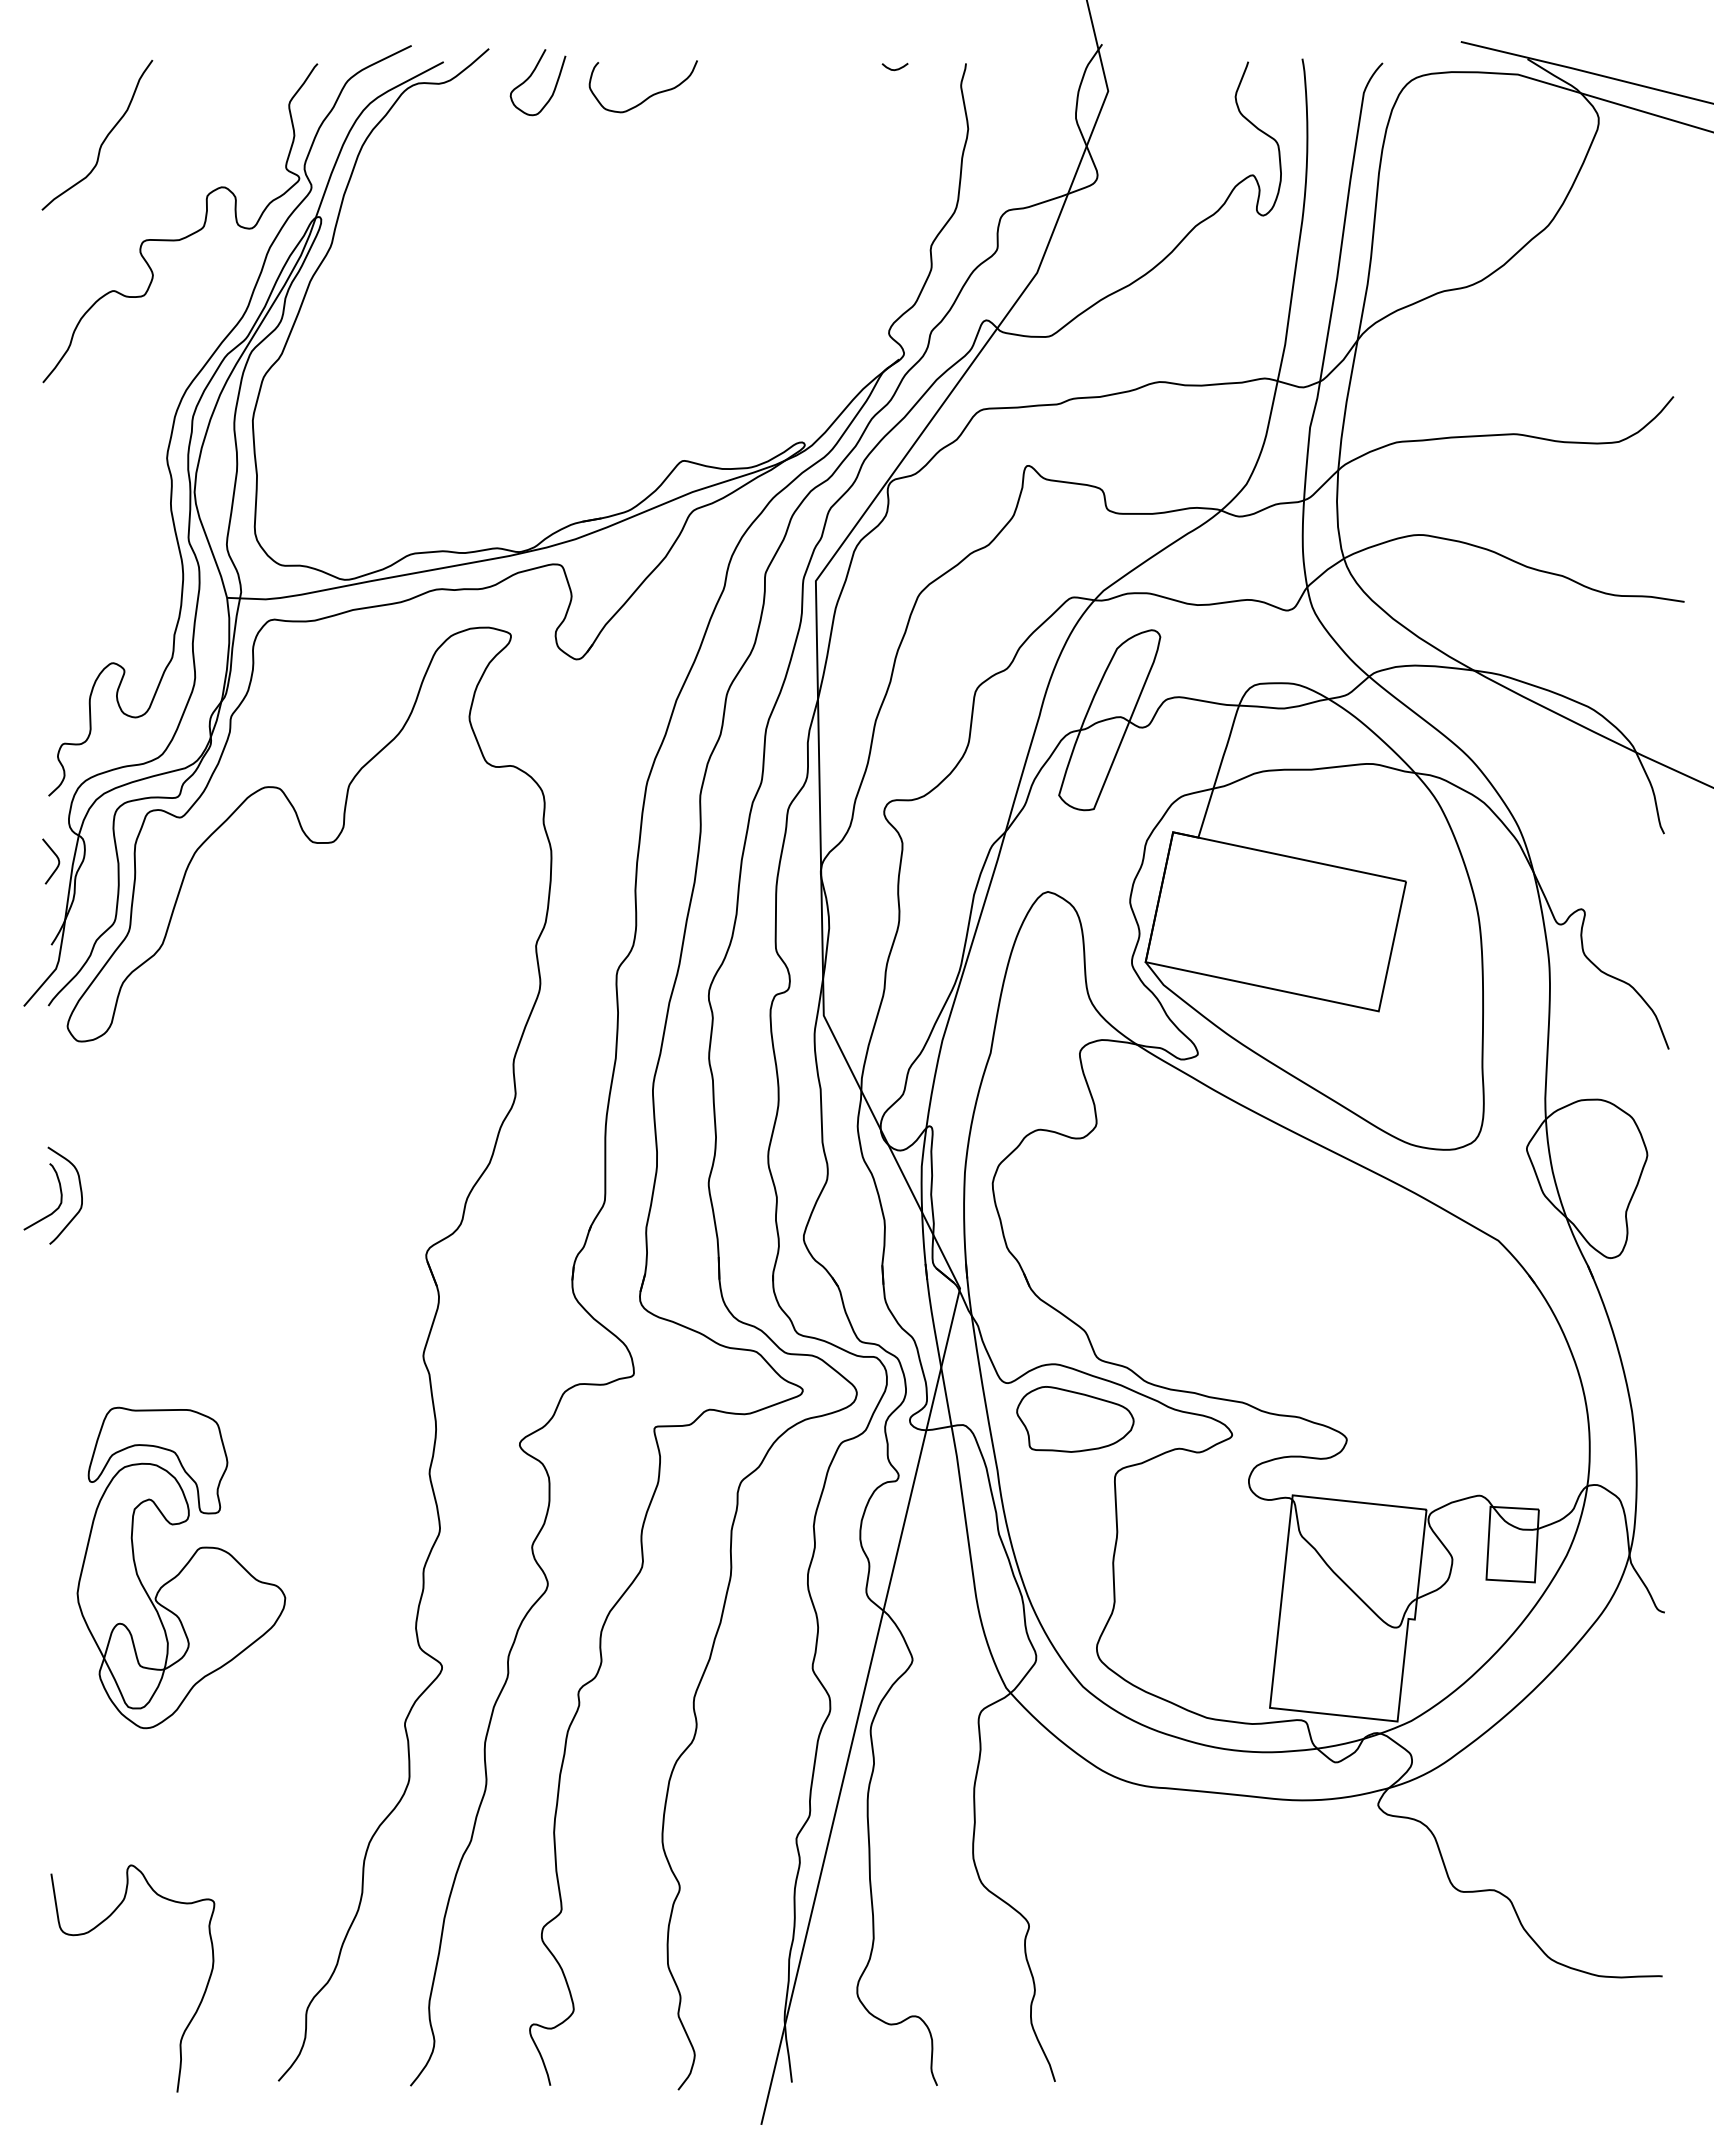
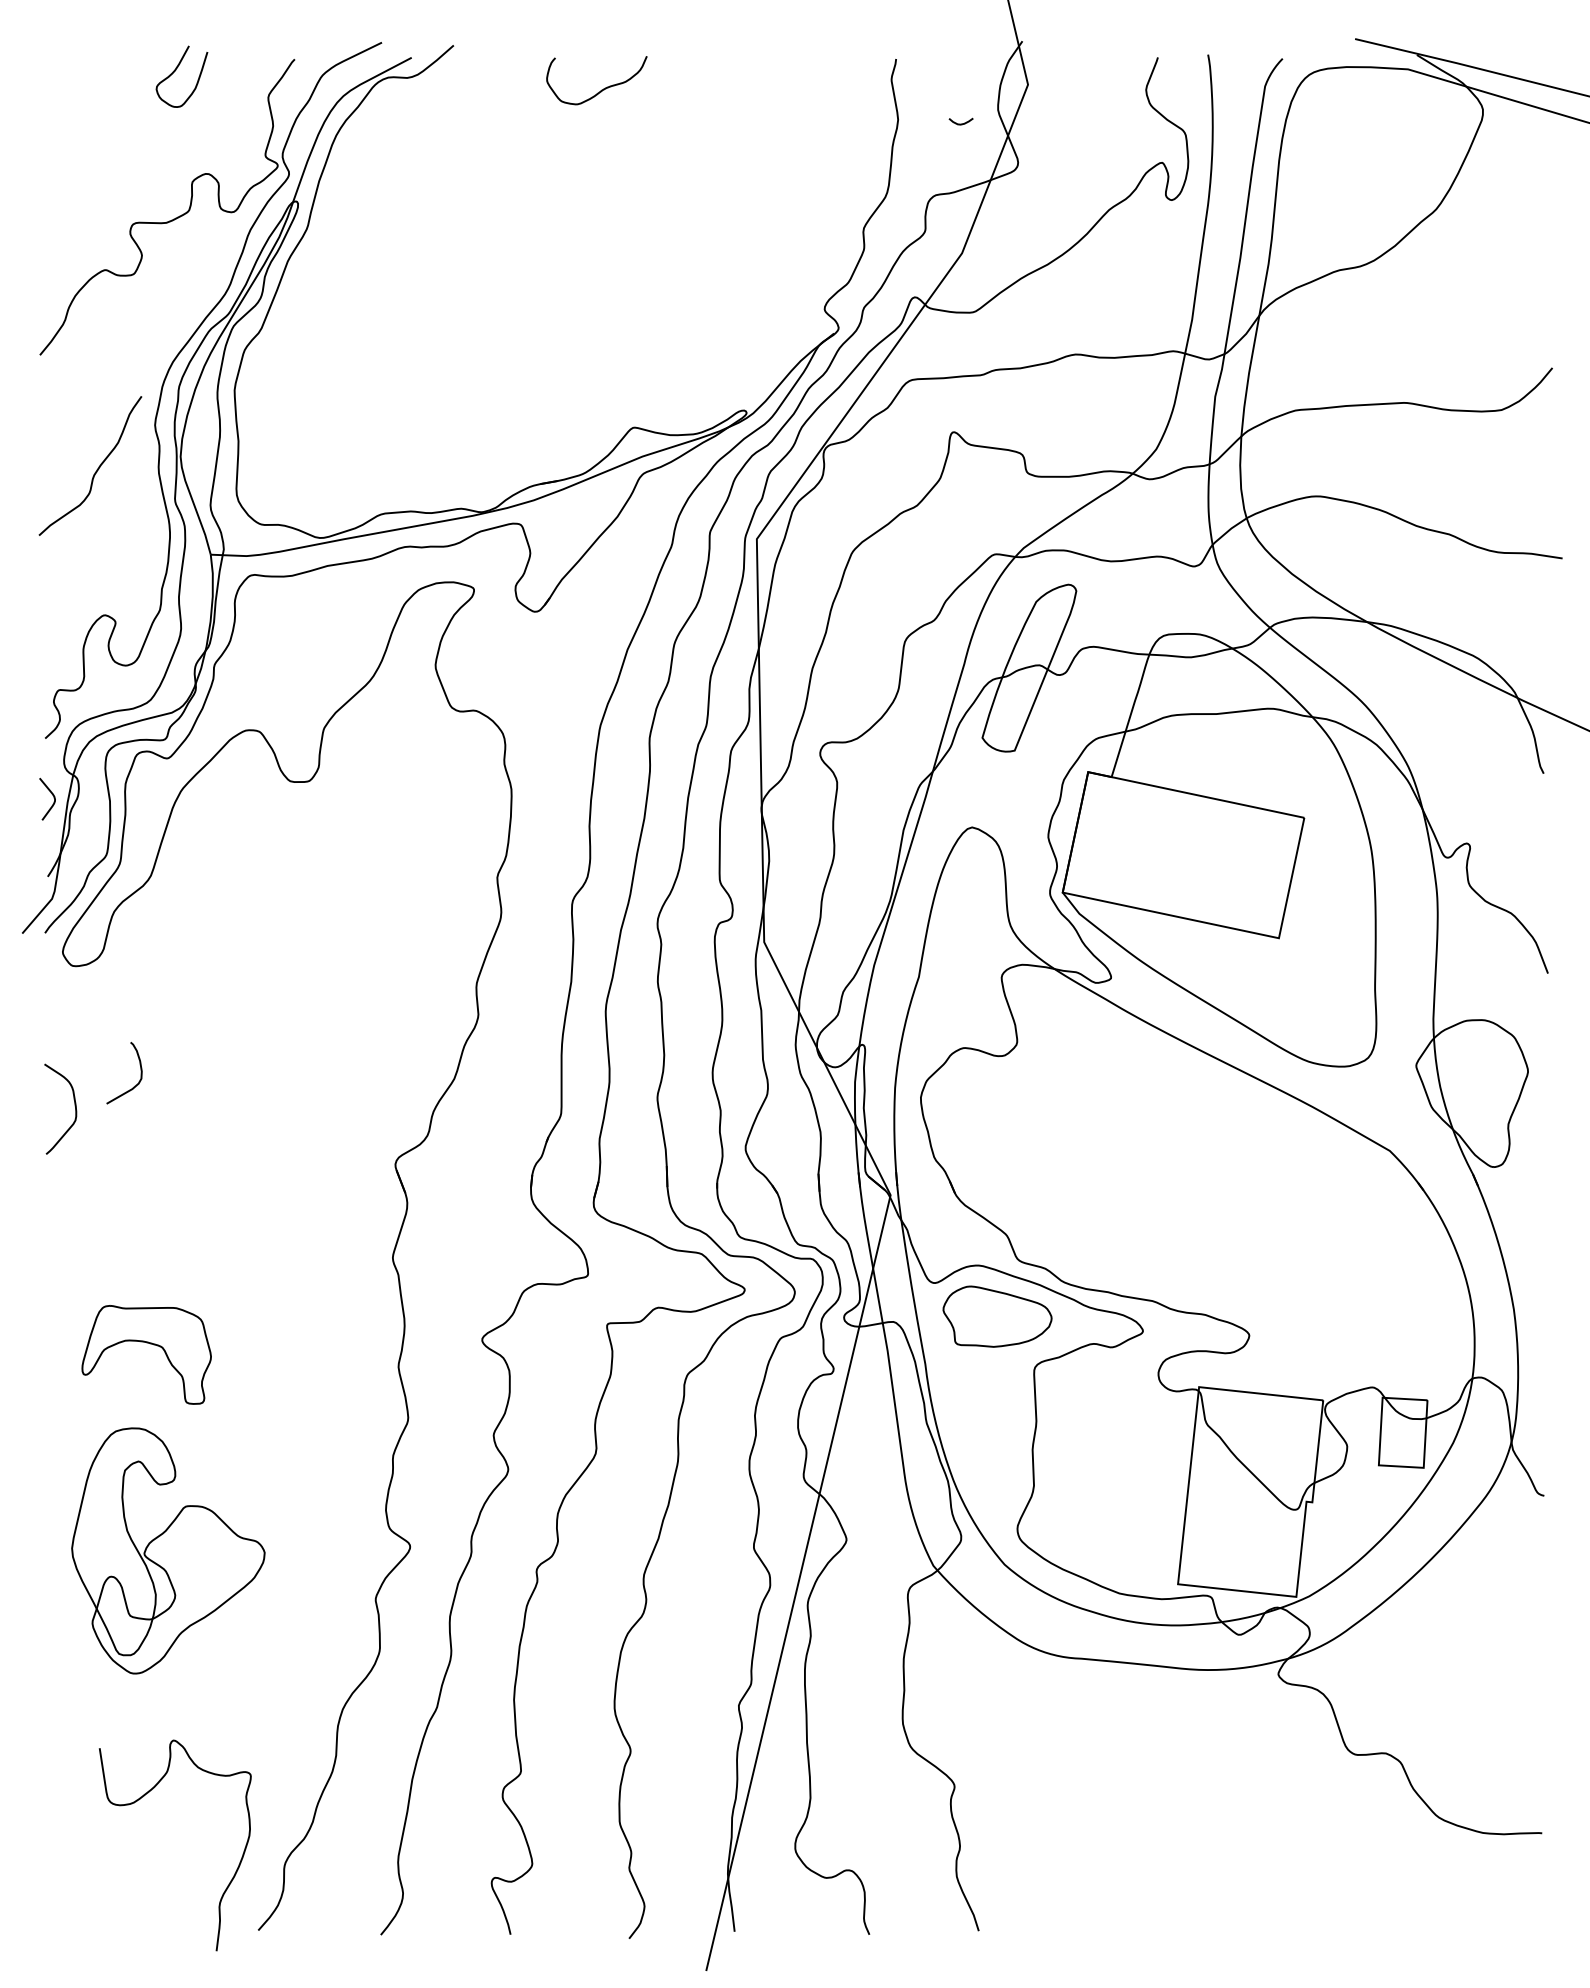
curve: (894, 69) -> (960, 124), moved
curve: (531, 76) -> (175, 71), moved
curve: (104, 138) -> (97, 469), moved
curve: (60, 1196) -> (140, 1072), moved
part: (181, 1595) -> (168, 1550), moved
curve: (97, 1927) -> (142, 1798), moved

